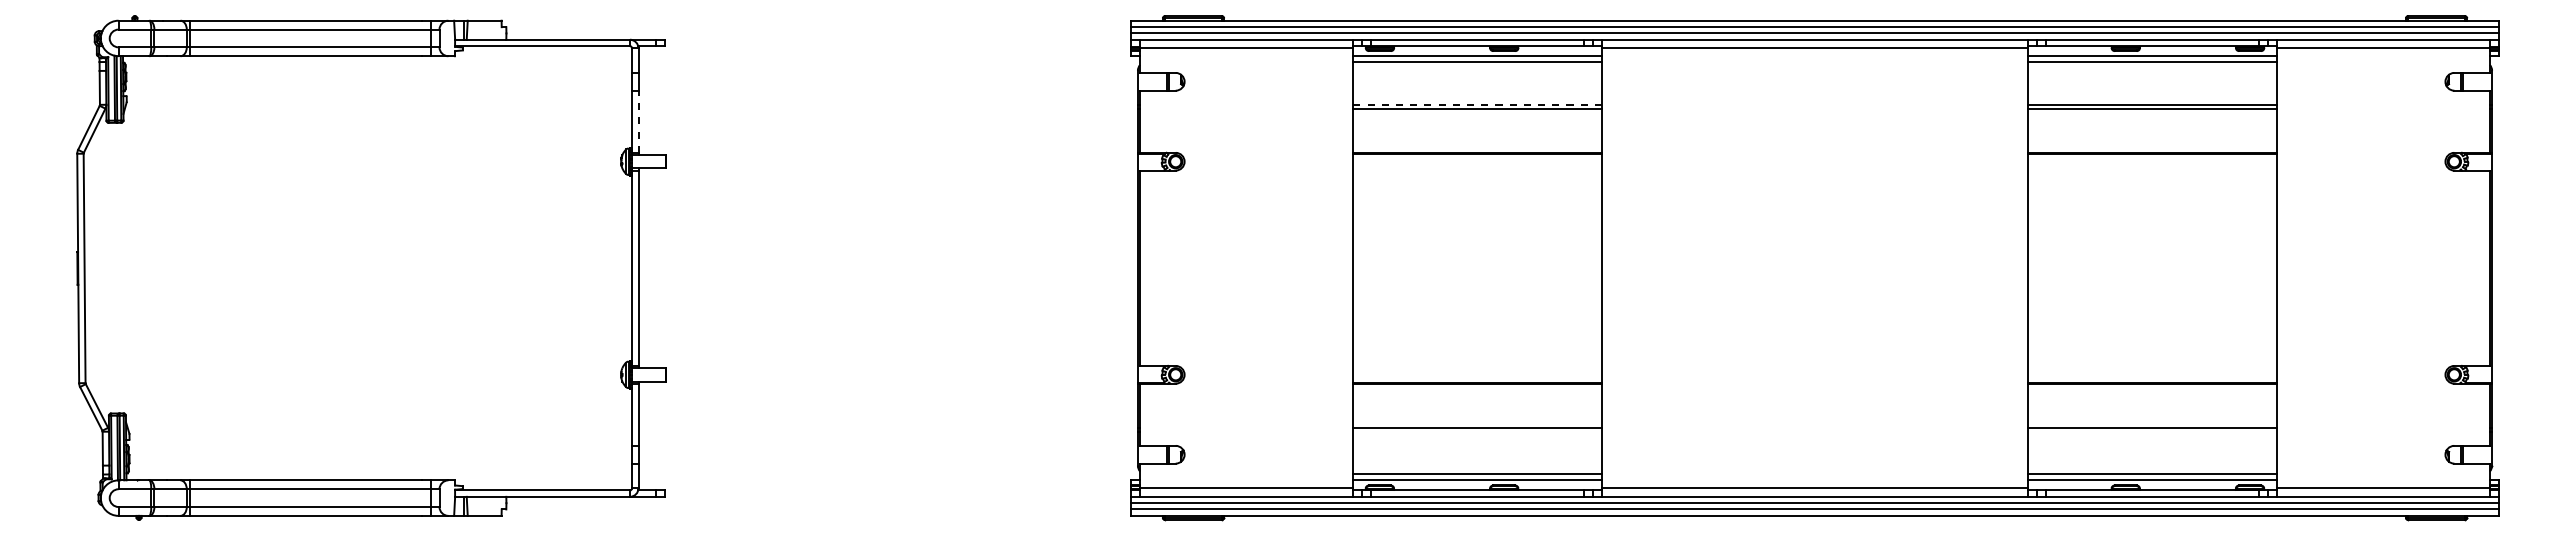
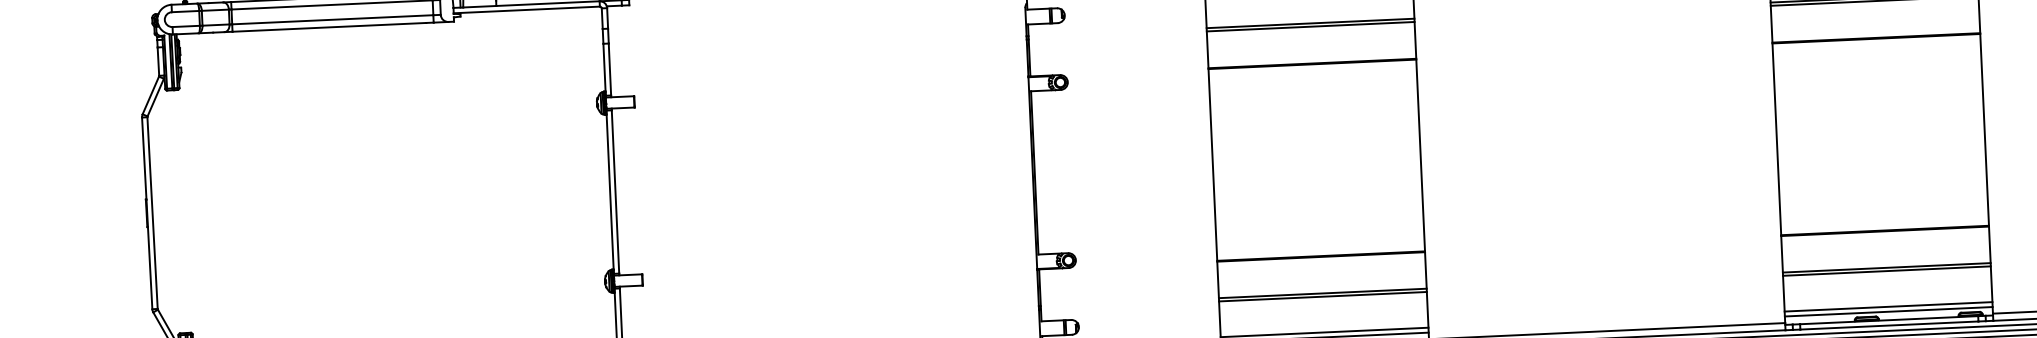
line: (1478, 104) -> (1311, 23), dashed -> solid
line: (638, 121) -> (609, 69), dashed -> solid
line: (1477, 431) -> (1322, 296), added
line: (2152, 431) -> (1886, 270), added

